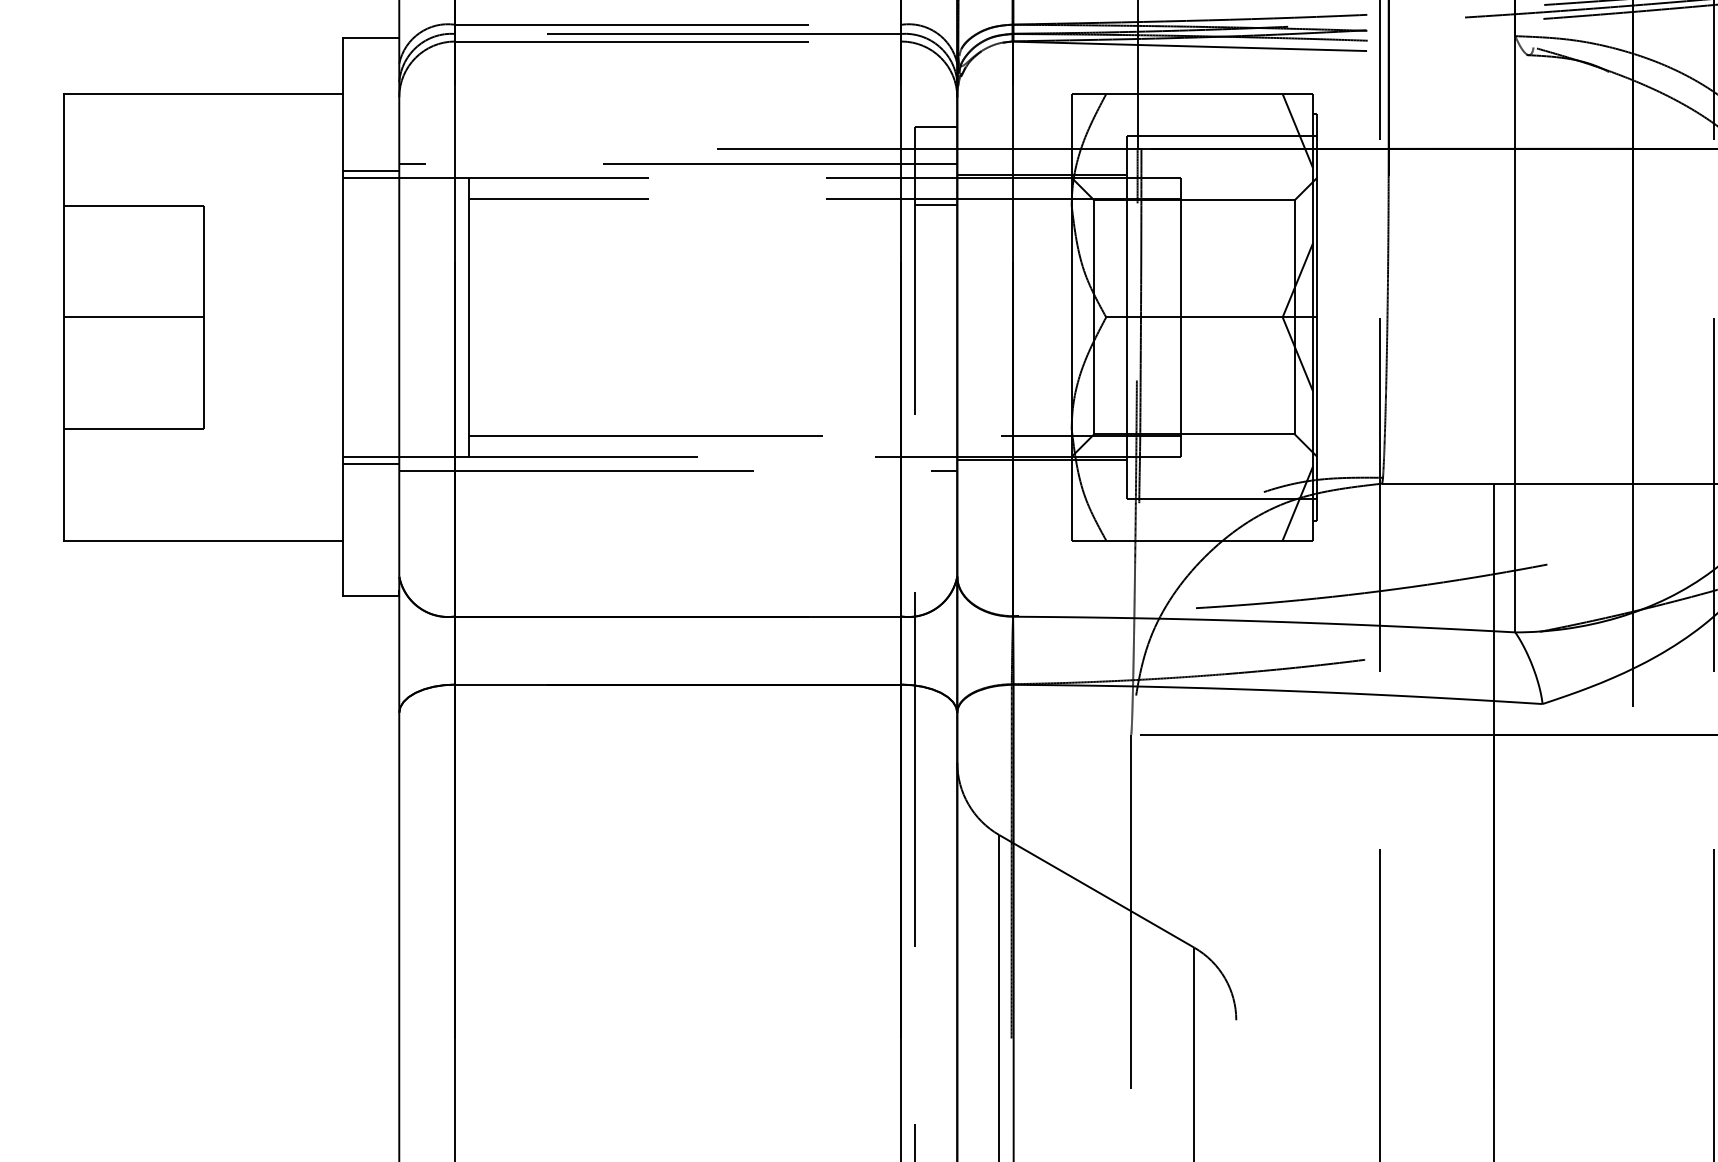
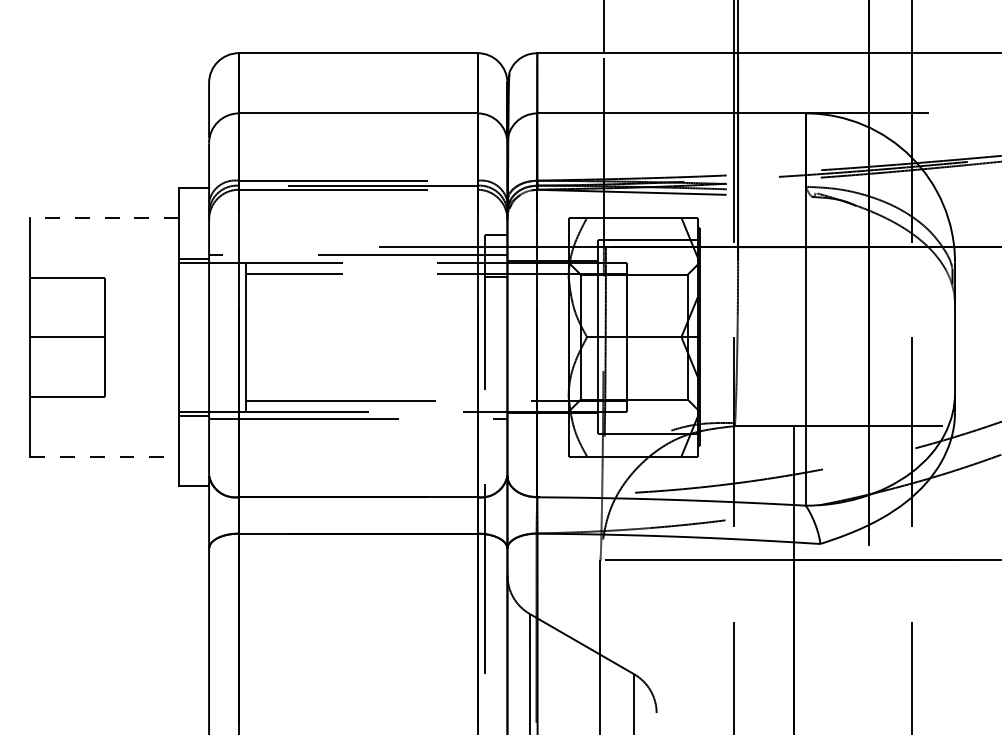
line: (203, 93) -> (104, 217), solid -> dashed
line: (203, 540) -> (104, 456), solid -> dashed

